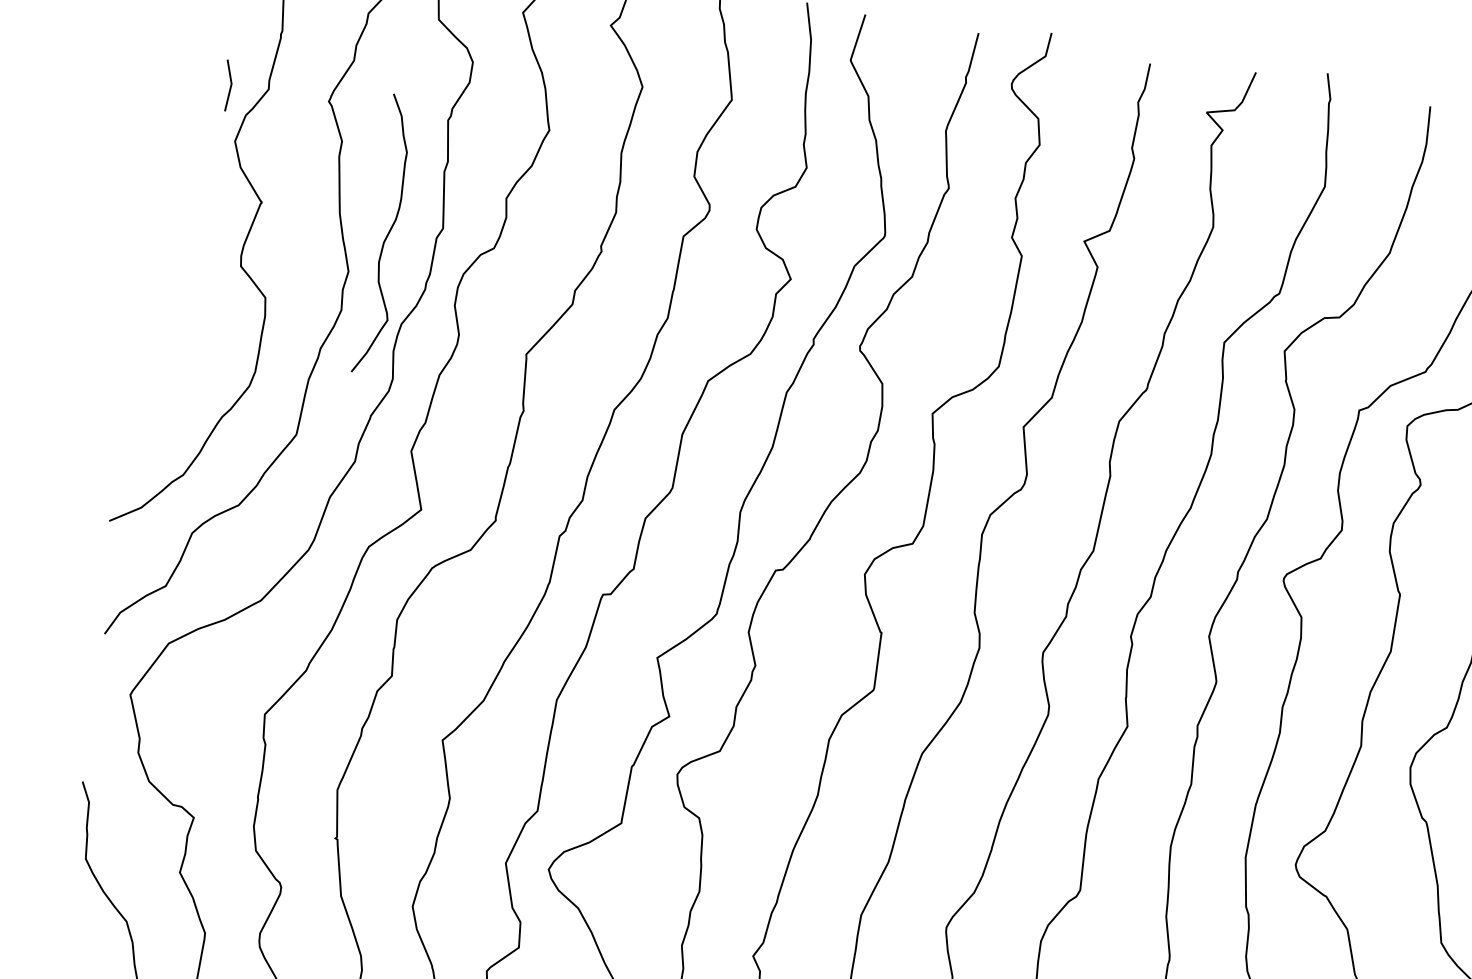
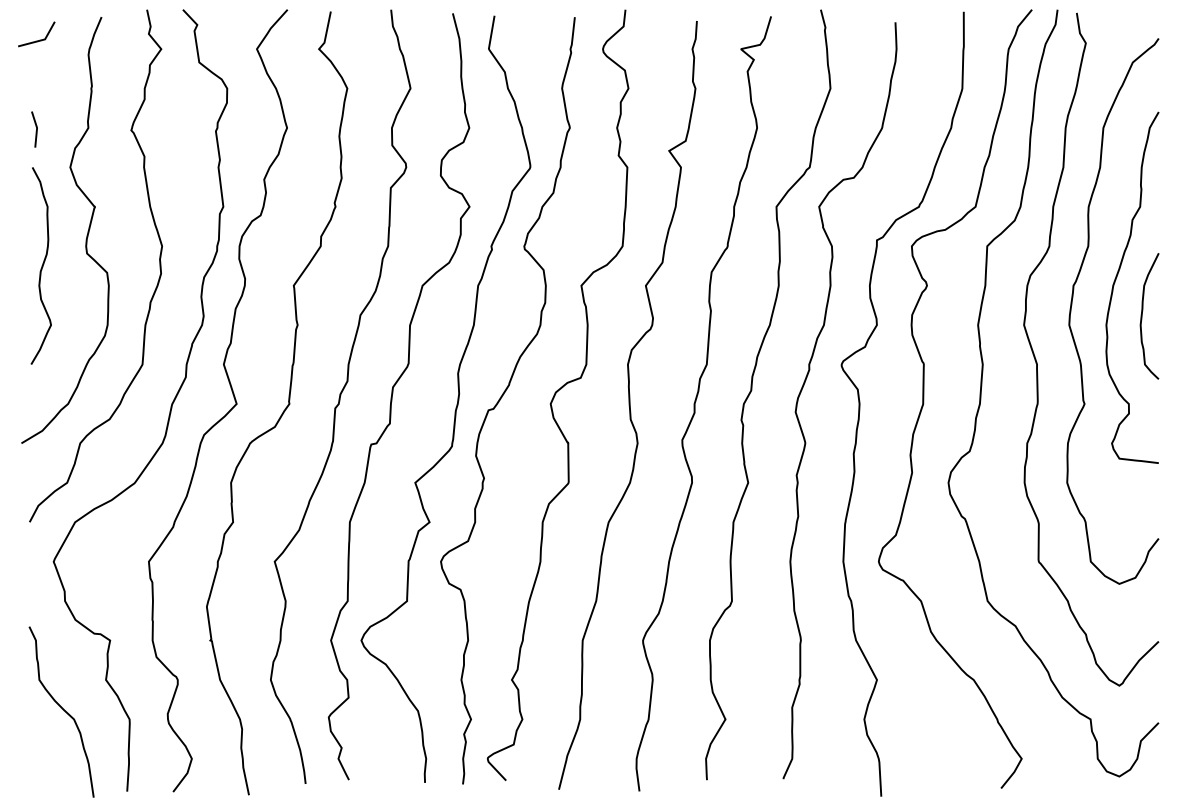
line: (230, 85) -> (36, 129), moved
curve: (386, 234) -> (41, 265), moved

